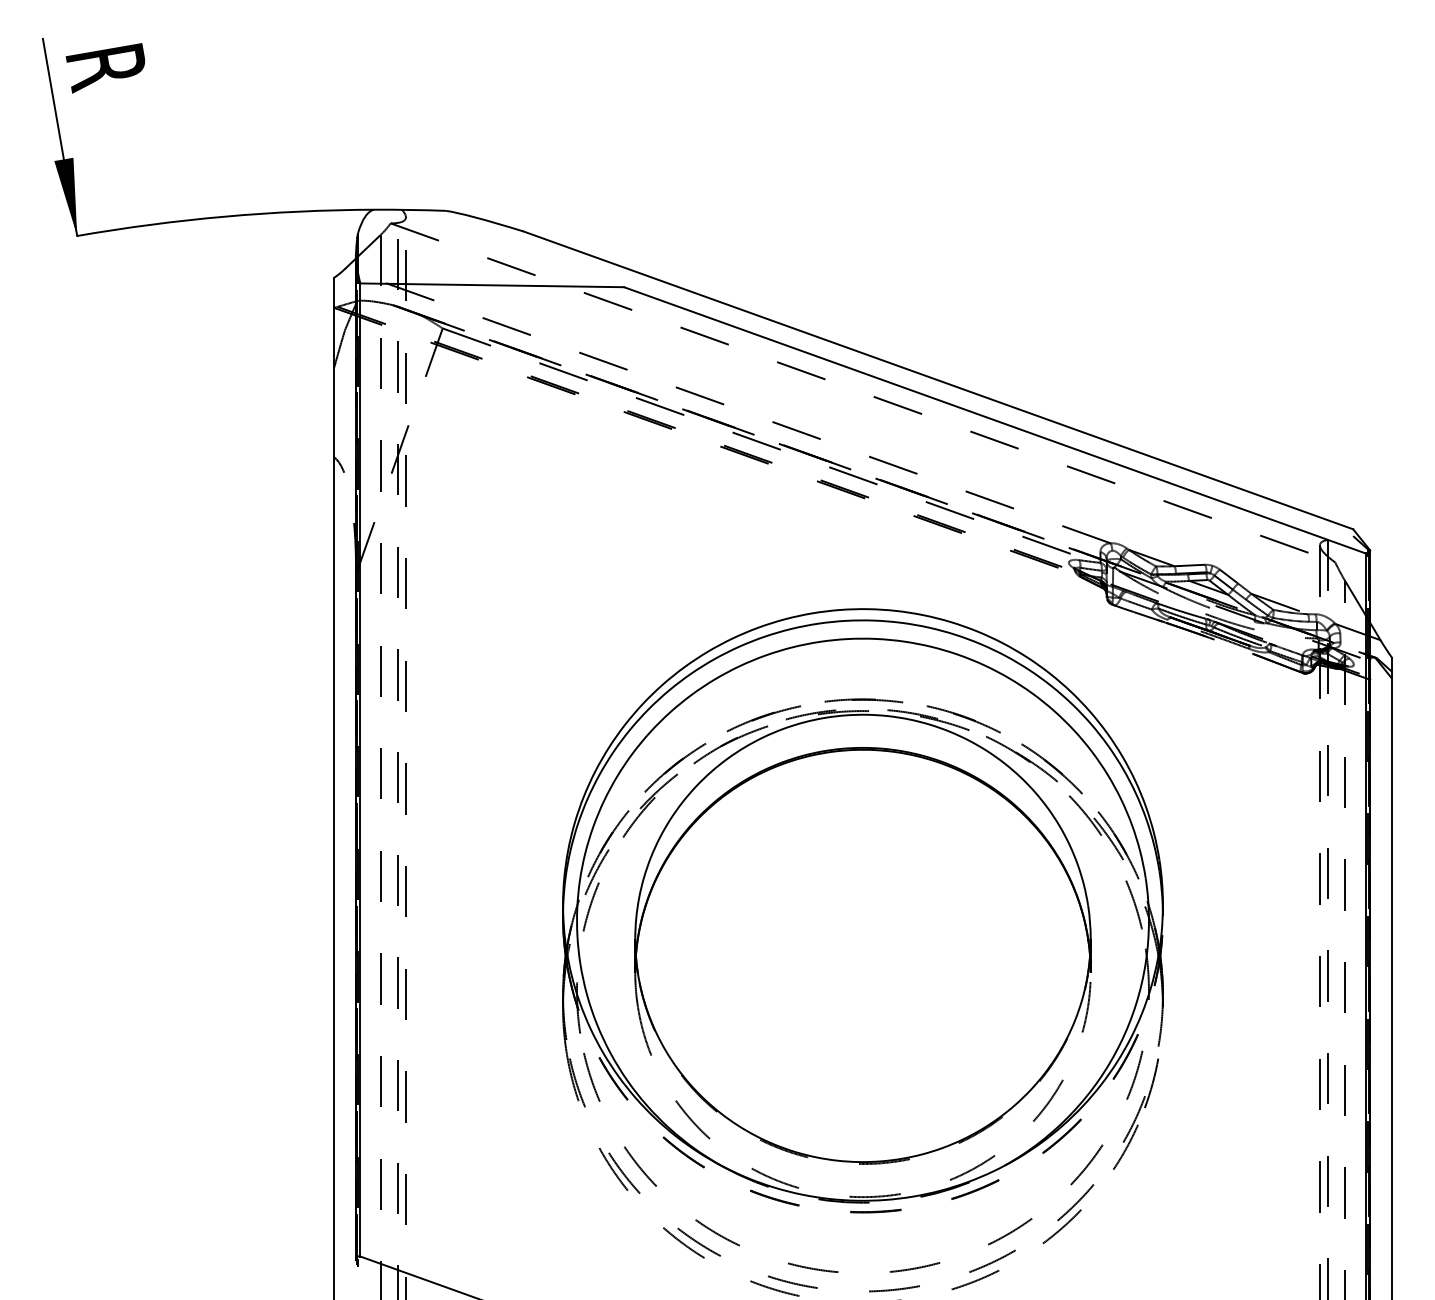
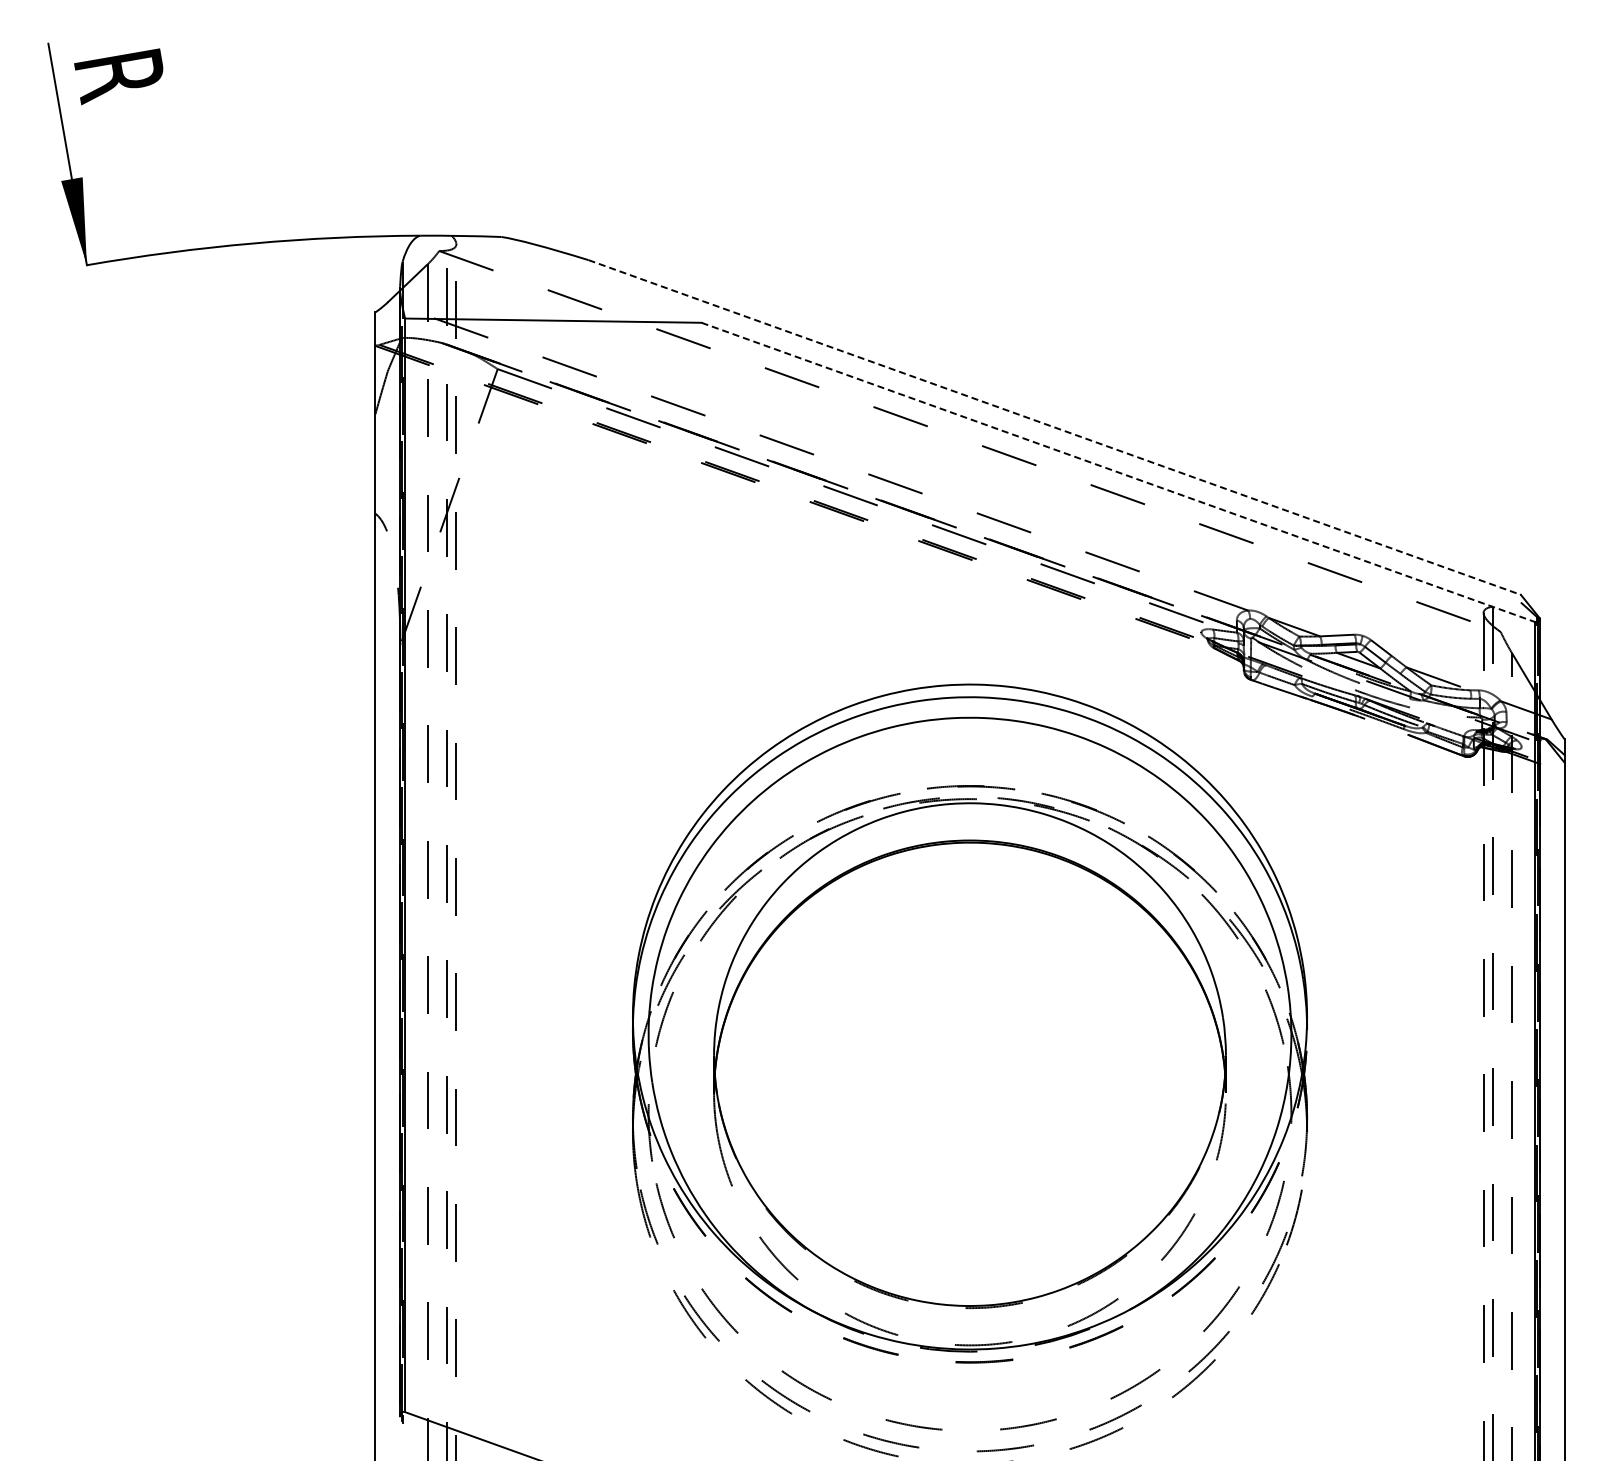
line: (939, 380) -> (1055, 427), solid -> dashed
line: (995, 420) -> (1118, 472), solid -> dashed

